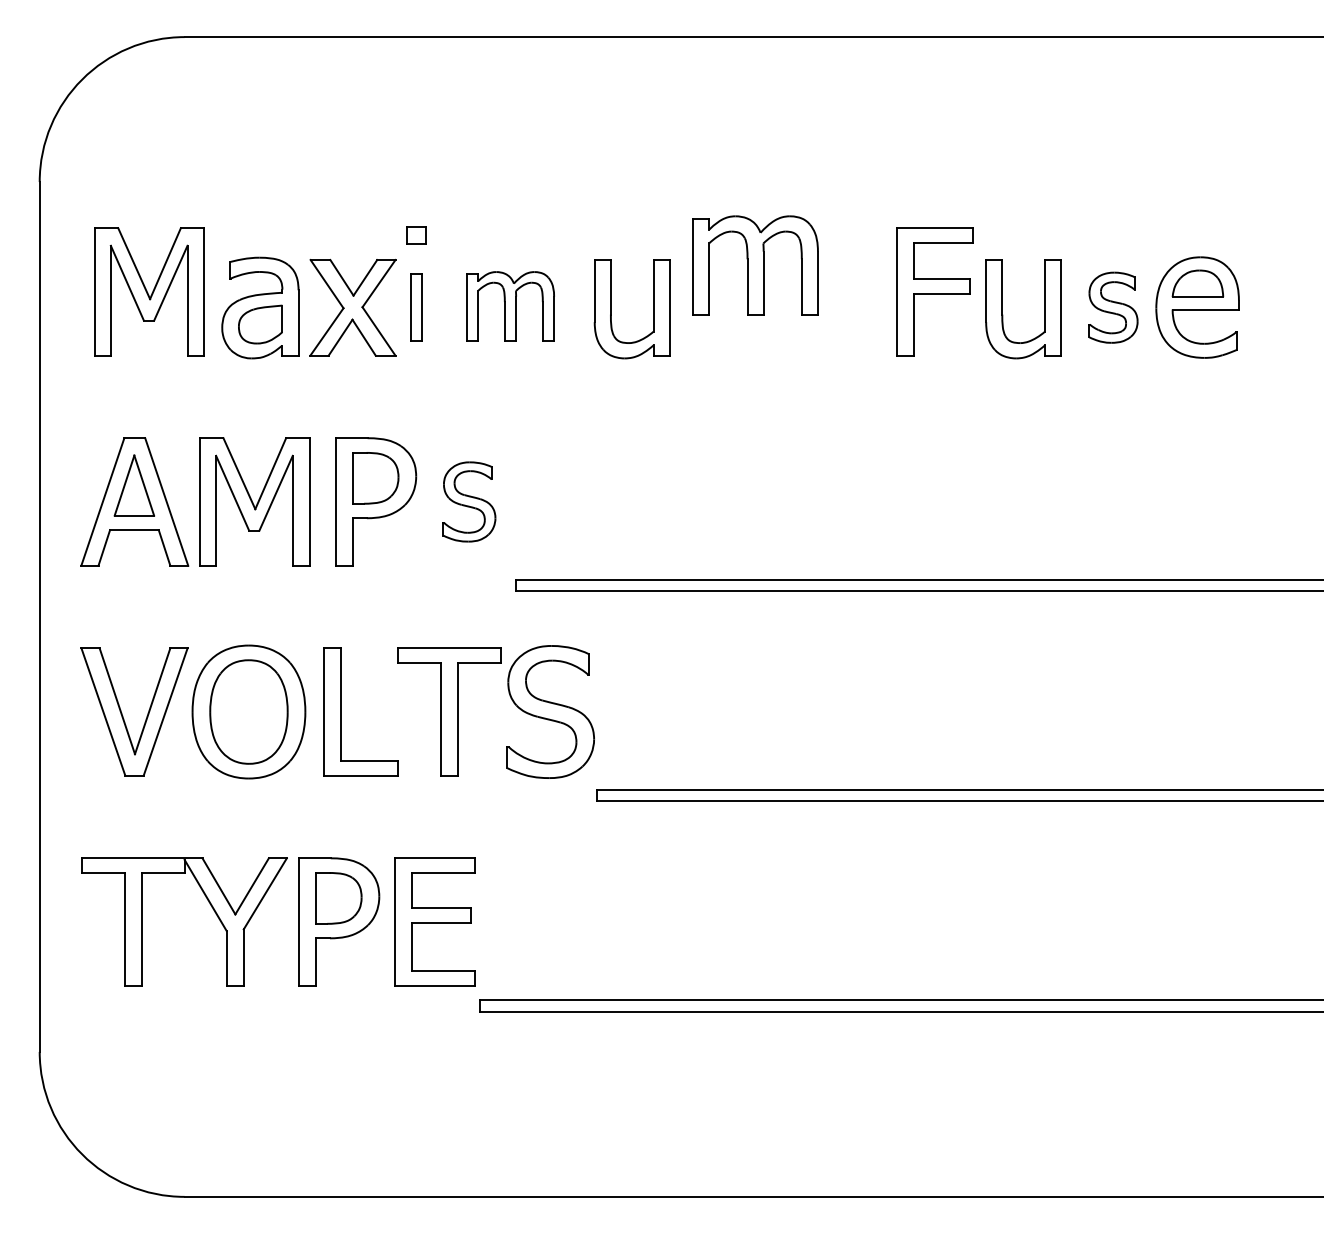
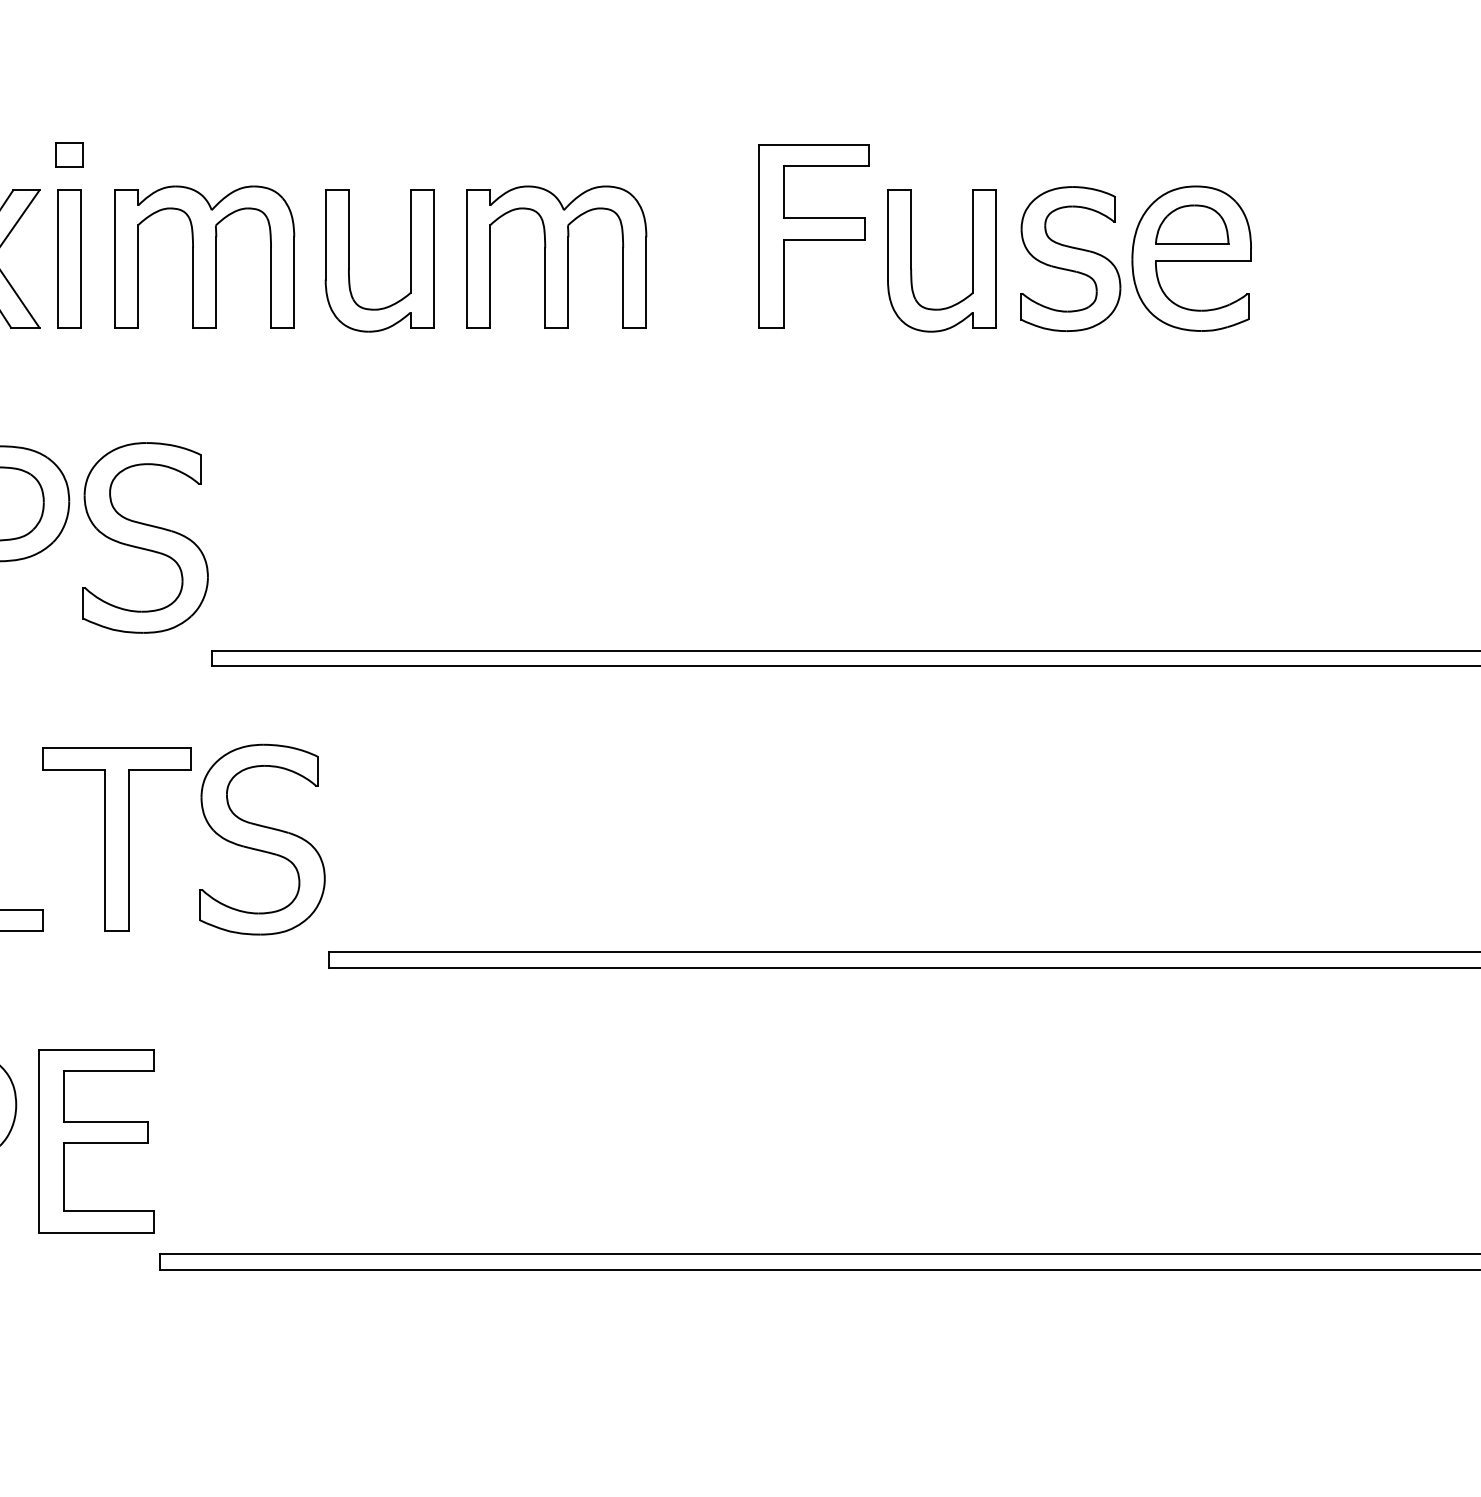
part: (755, 265) -> (556, 257), moved
part: (510, 306) -> (204, 257), size x1.43
part: (415, 307) -> (68, 258), size x1.43
part: (1113, 307) -> (1070, 258), size x1.43
part: (469, 501) -> (145, 537), size x1.67

